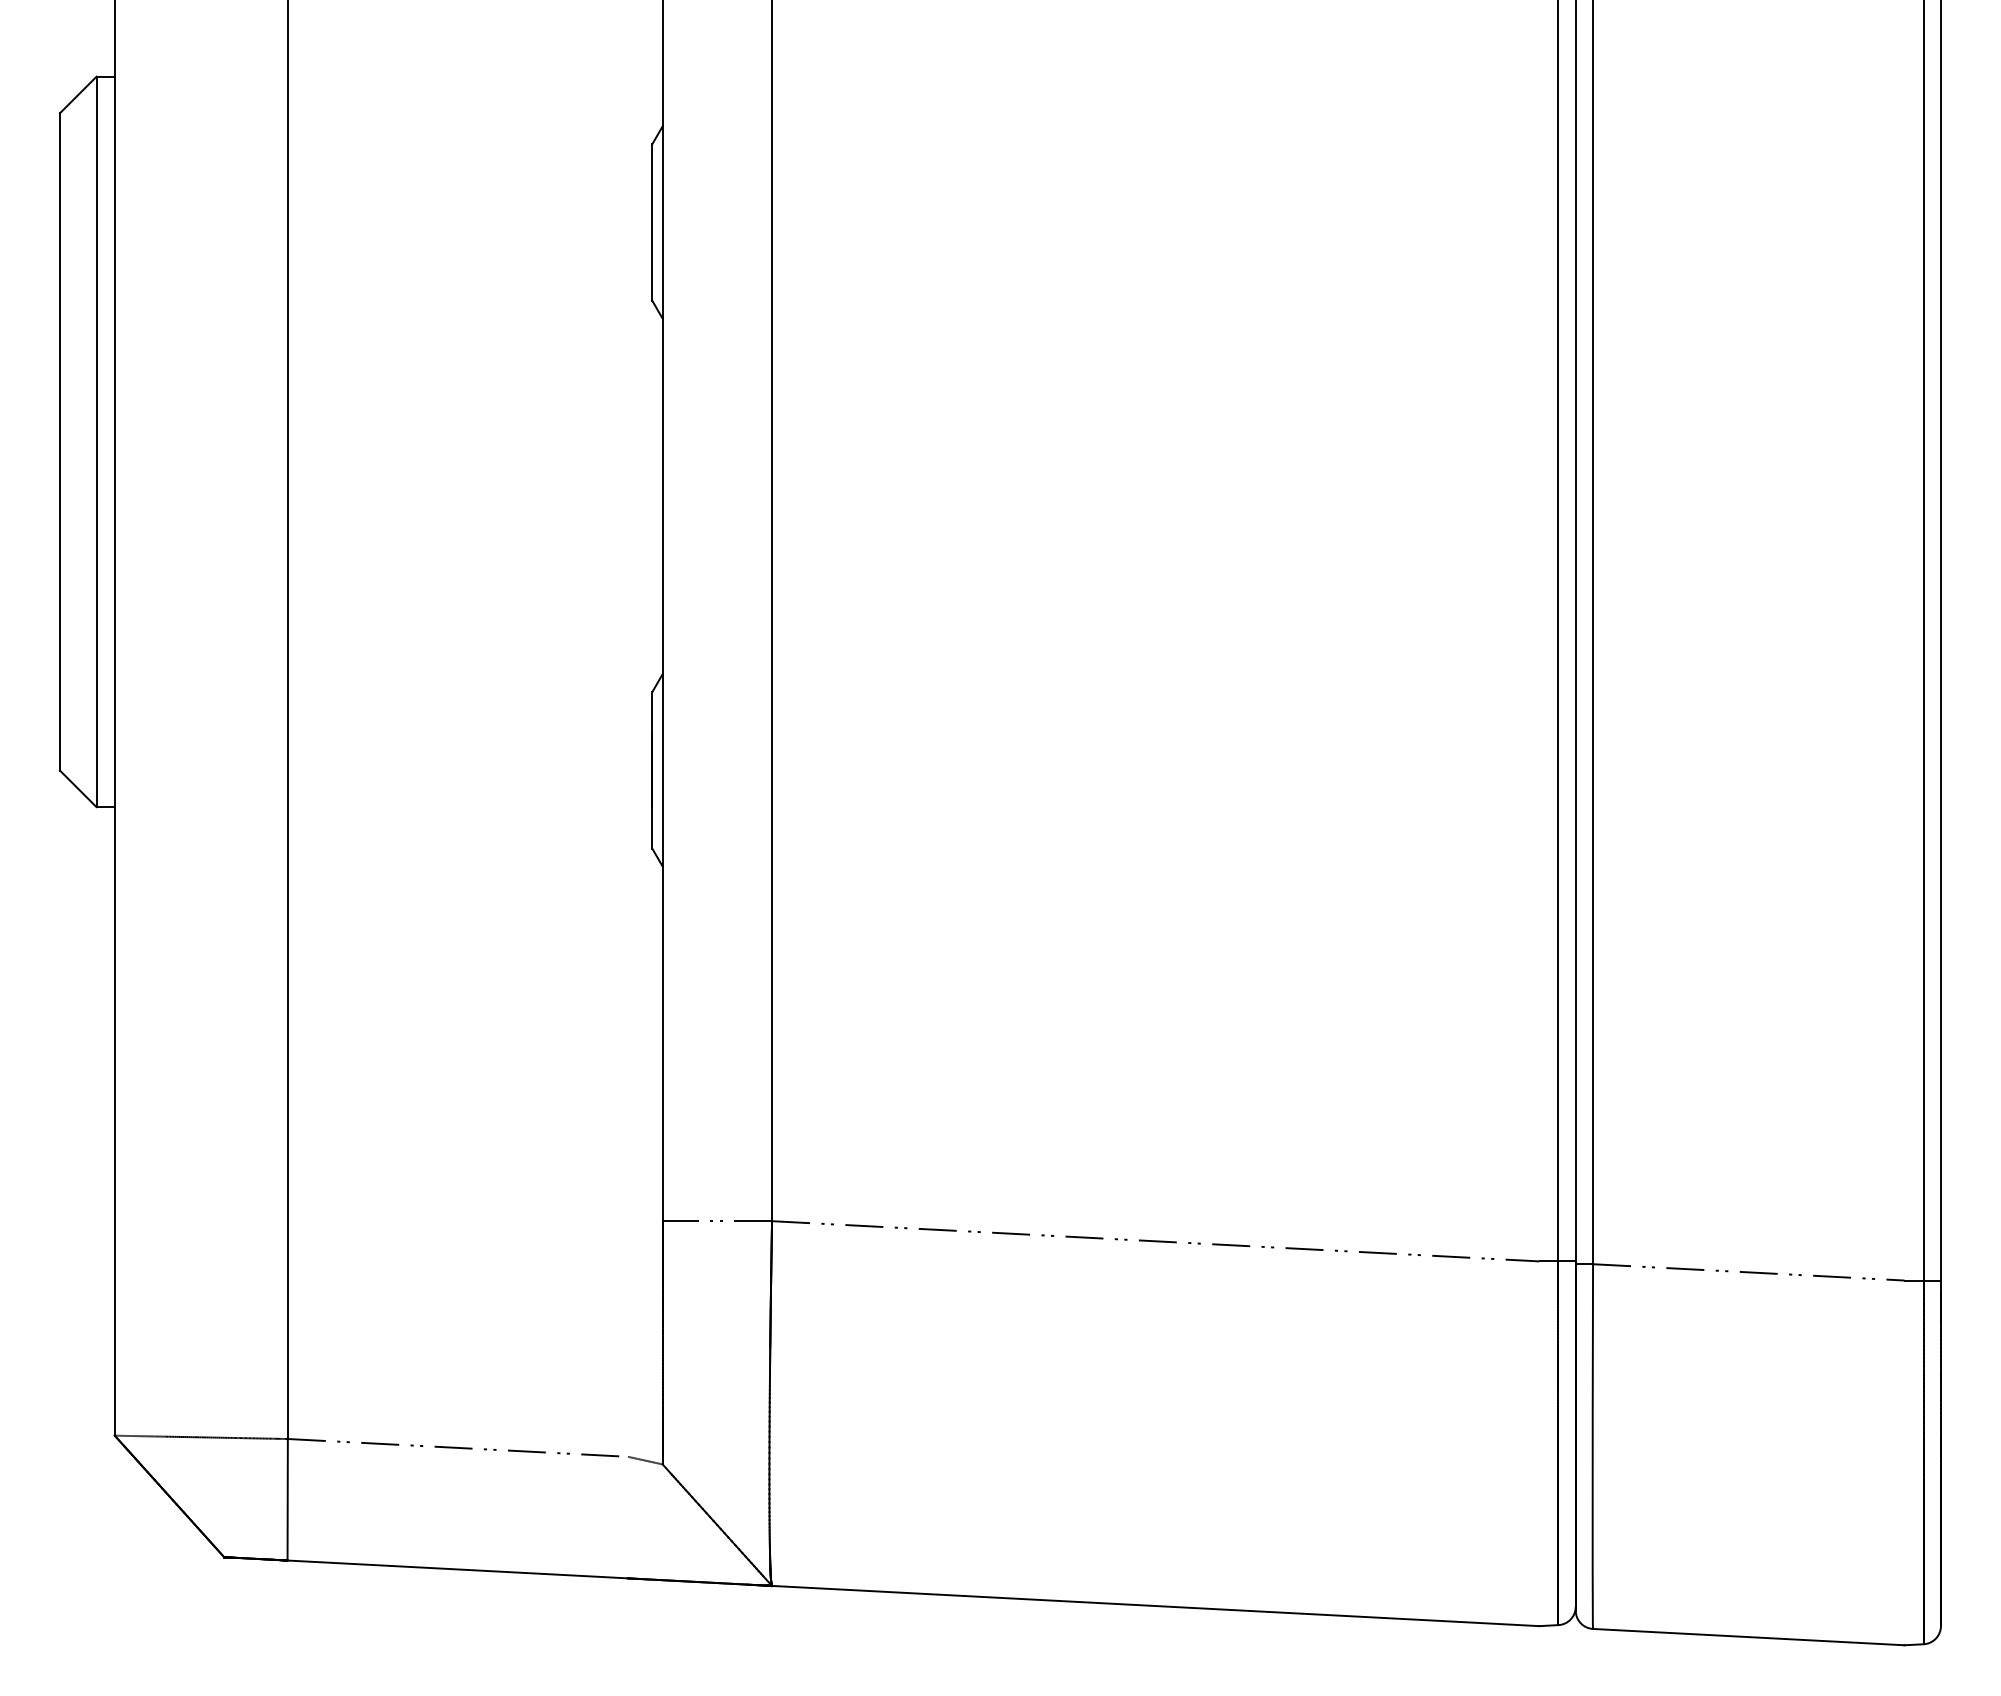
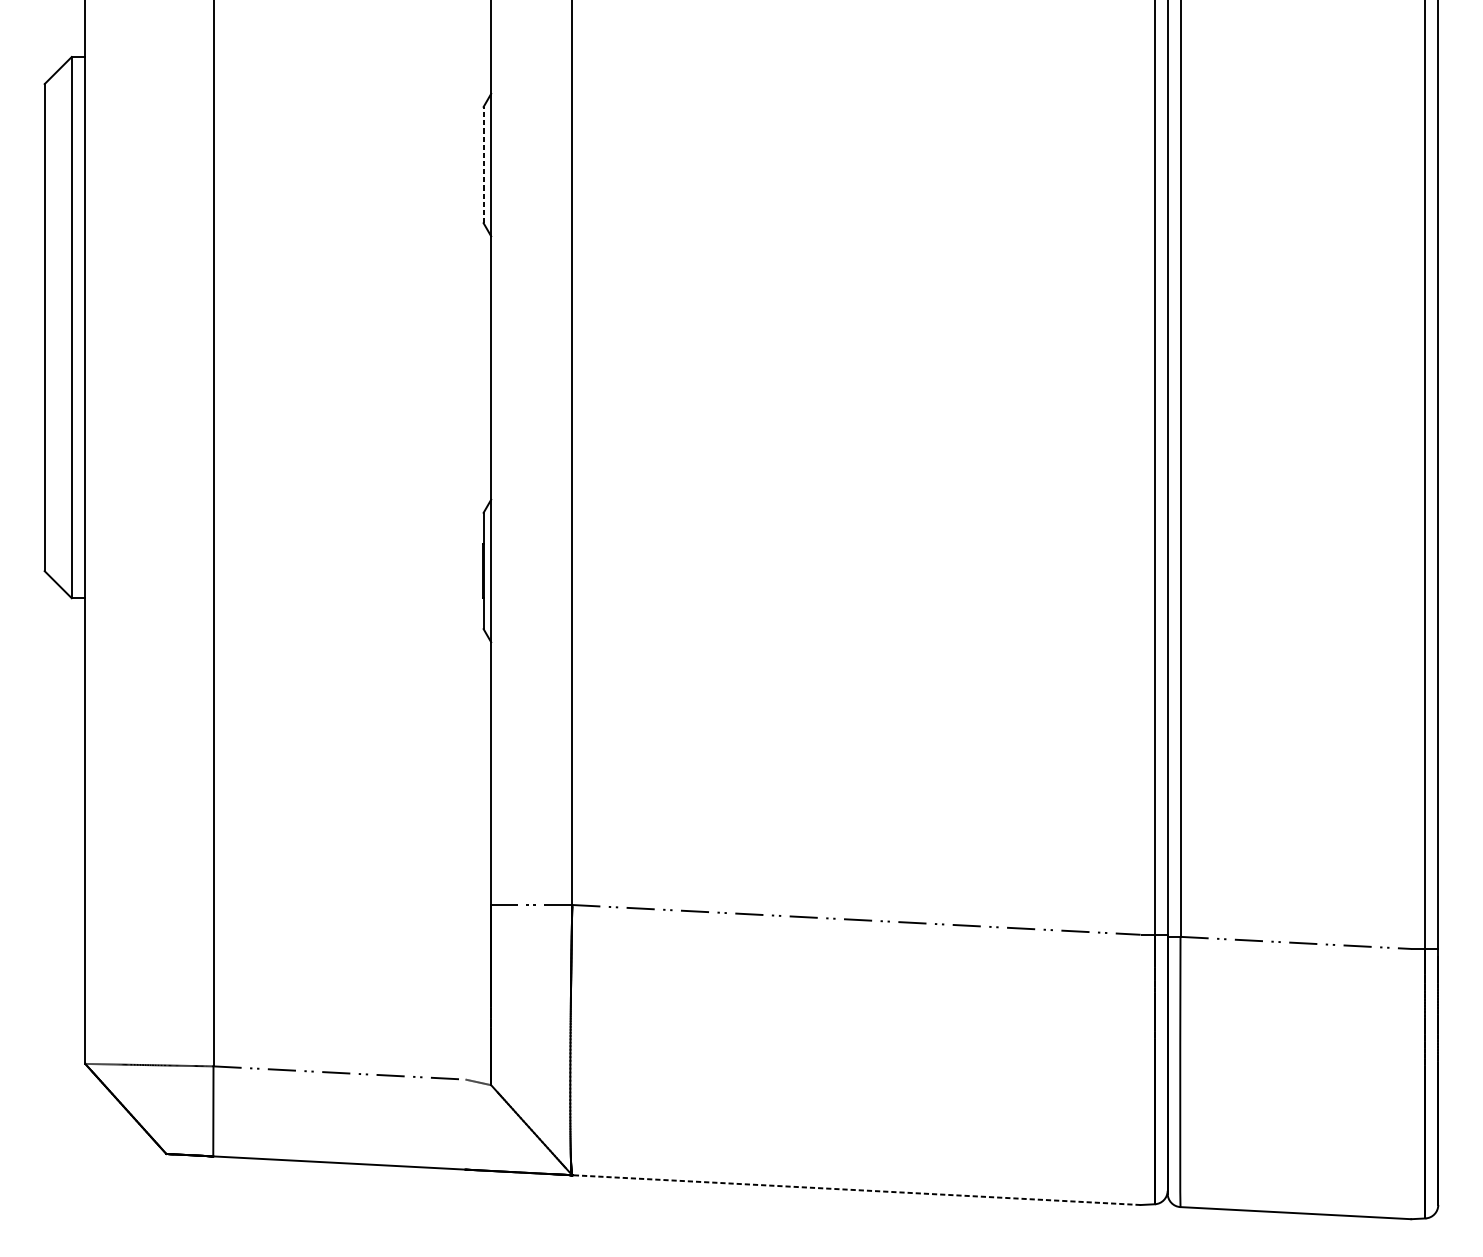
line: (652, 222) -> (483, 165), solid -> dashed
line: (1155, 1606) -> (856, 1190), solid -> dashed

